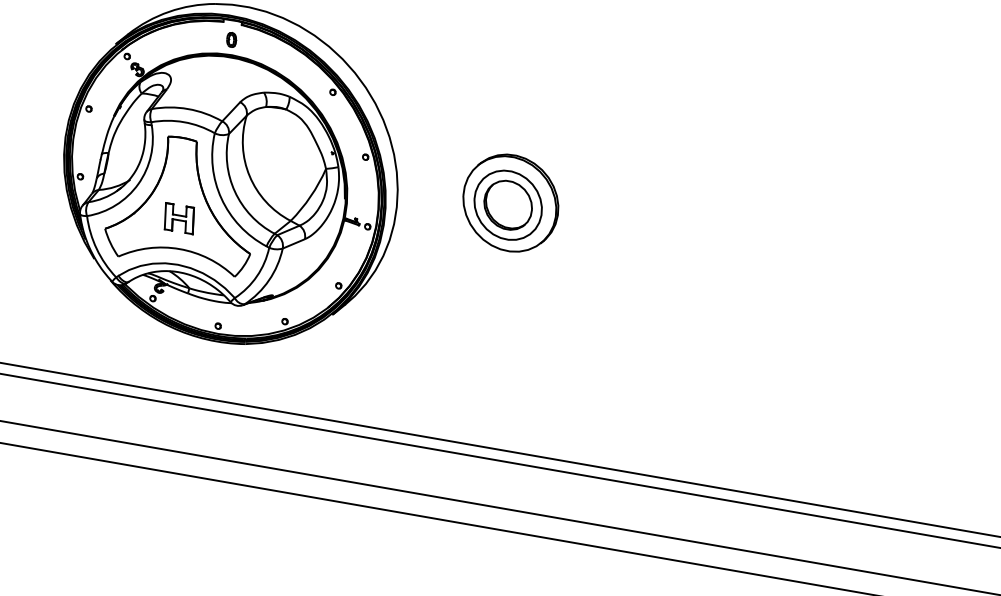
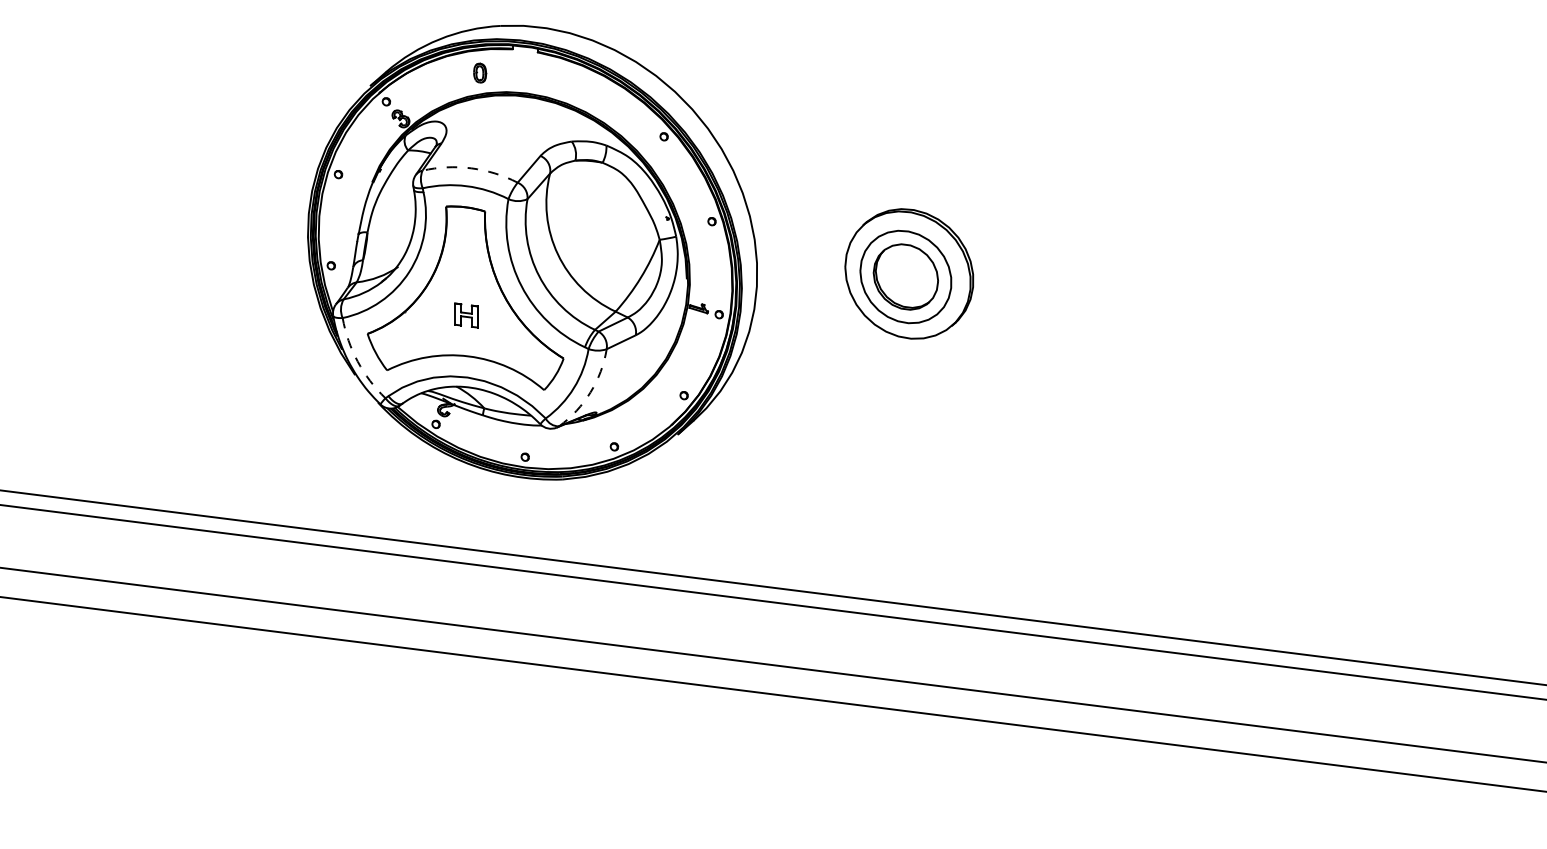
part: (231, 39) -> (480, 72), moved
arc: (188, 109) -> (471, 168), solid -> dashed
part: (179, 218) -> (466, 315), size x0.6
arc: (96, 248) -> (357, 361), solid -> dashed
arc: (269, 280) -> (590, 392), solid -> dashed

